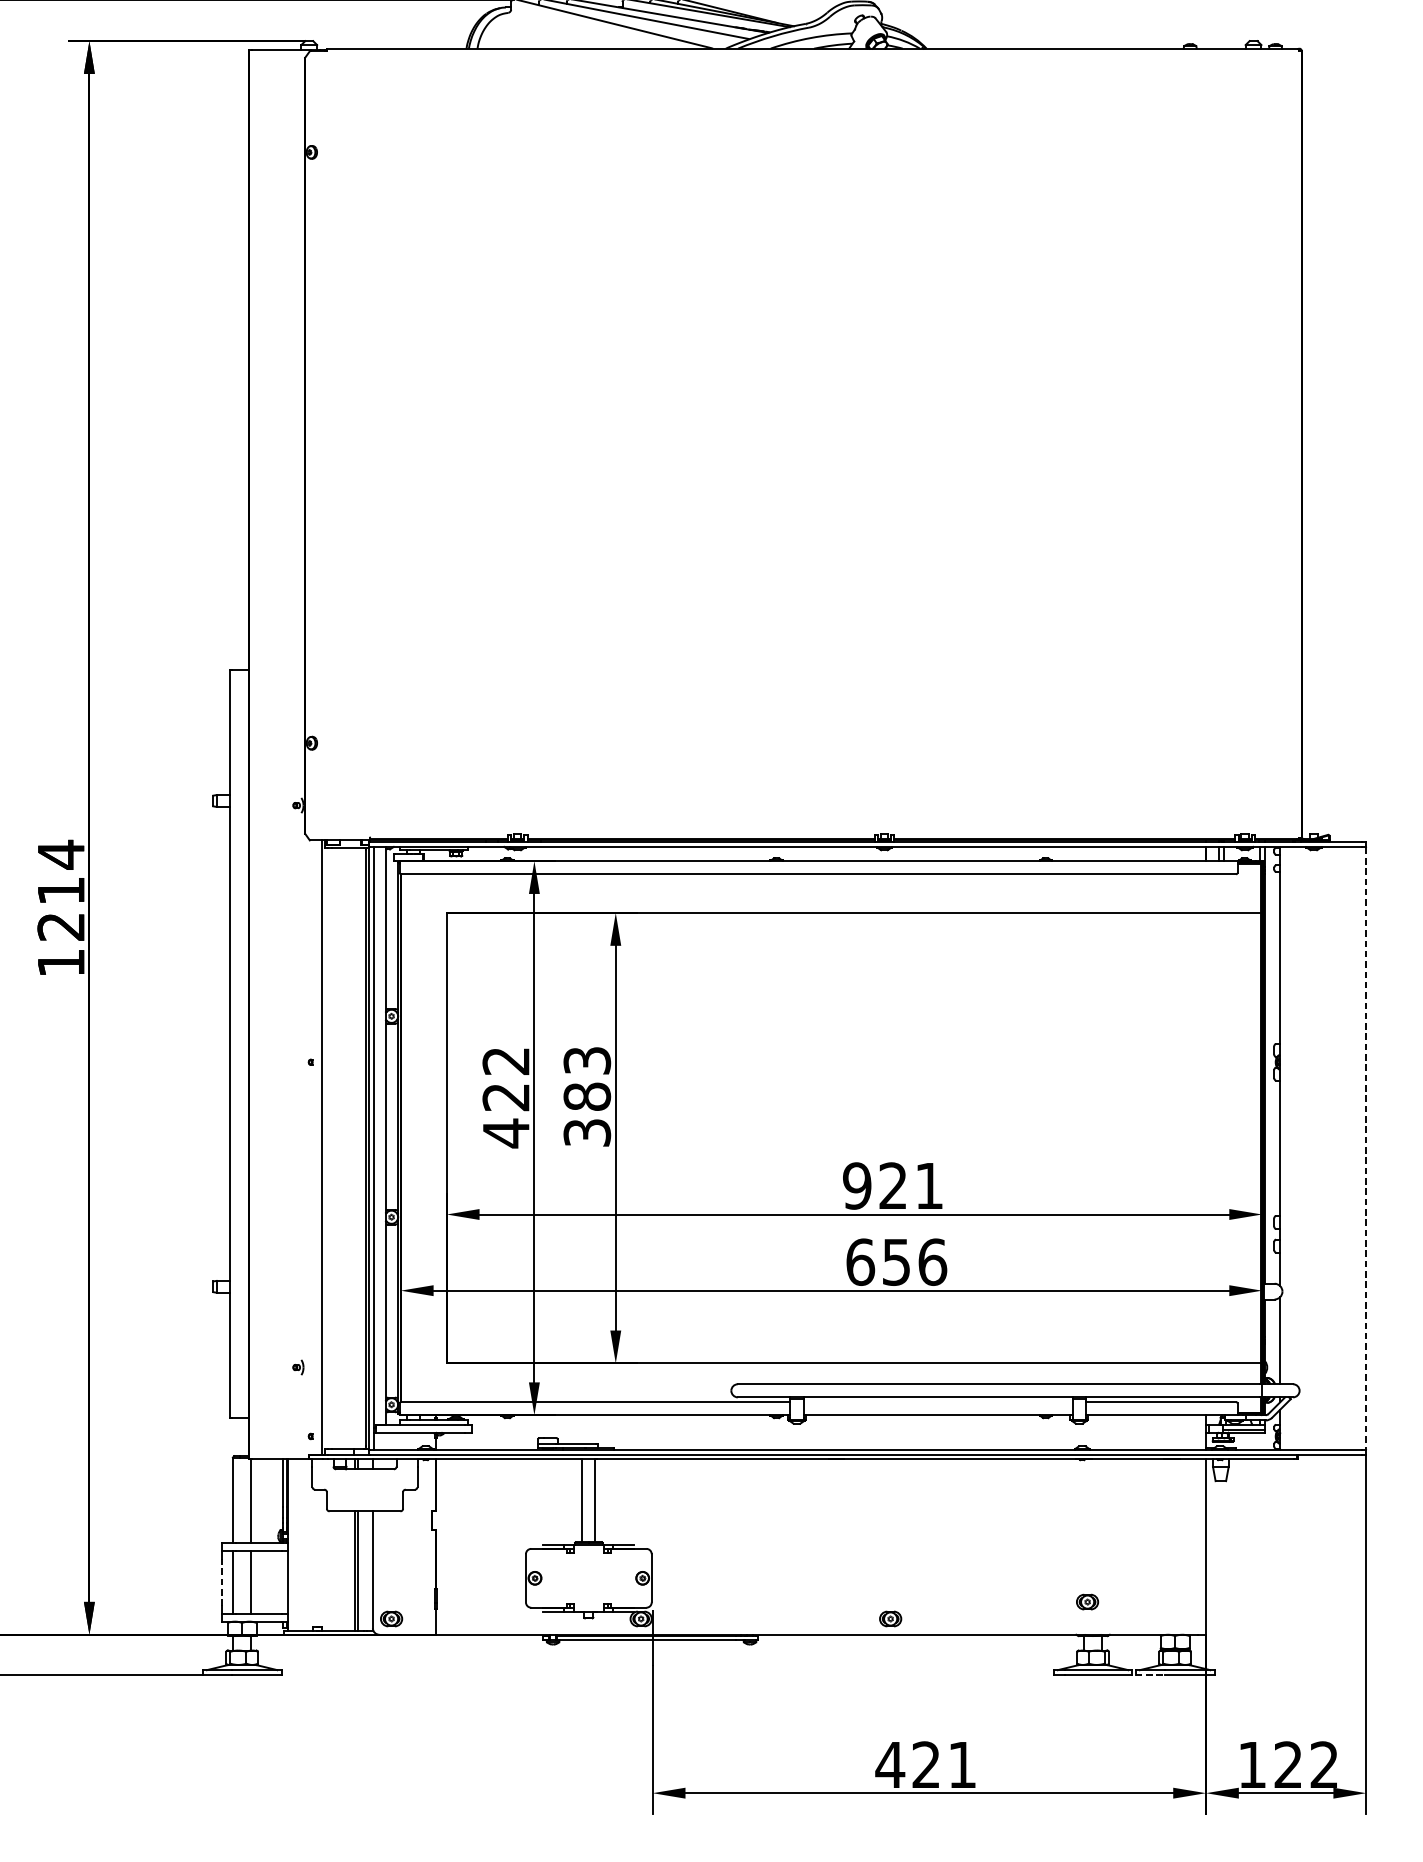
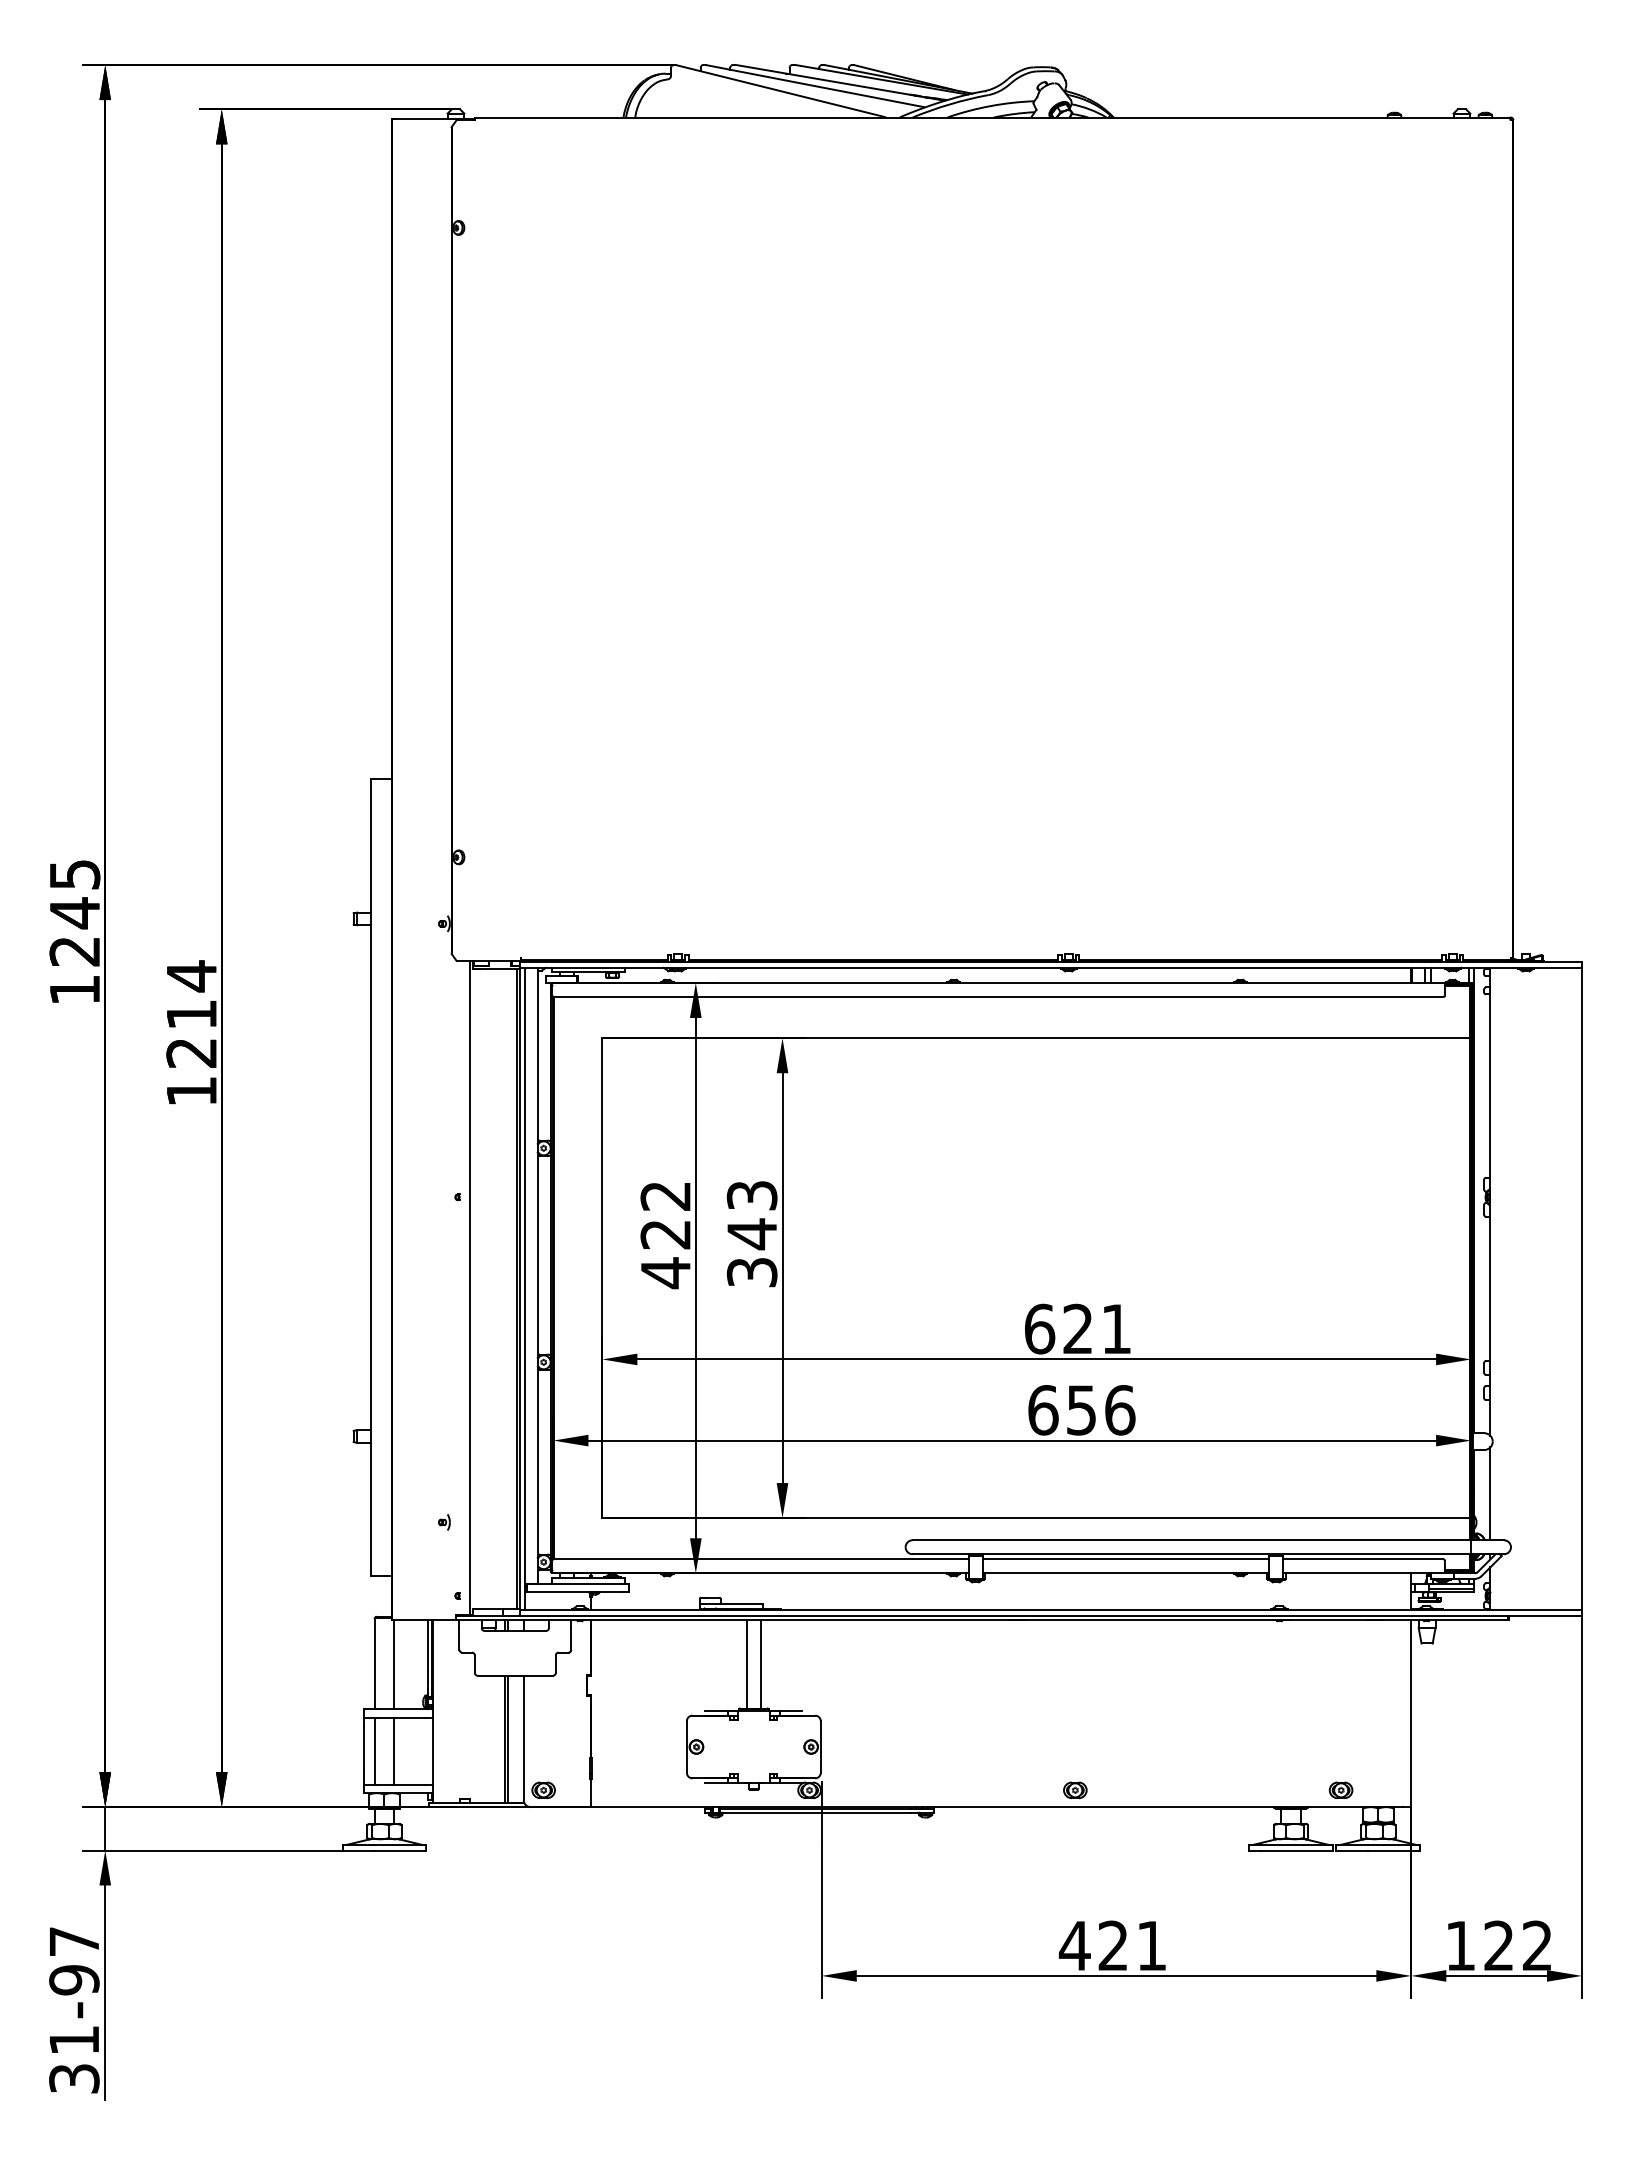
text: (586, 1097) -> (751, 1234), 383 -> 343
line: (1365, 1148) -> (1581, 1289), dashed -> solid
text: (857, 1185) -> (1039, 1328), 921 -> 621
line: (937, 1402) -> (1125, 1559), added
line: (222, 1581) -> (363, 1750), dashed -> solid
part: (1086, 1601) -> (1340, 1789), moved
line: (1149, 1675) -> (1351, 1850), dashed -> solid

